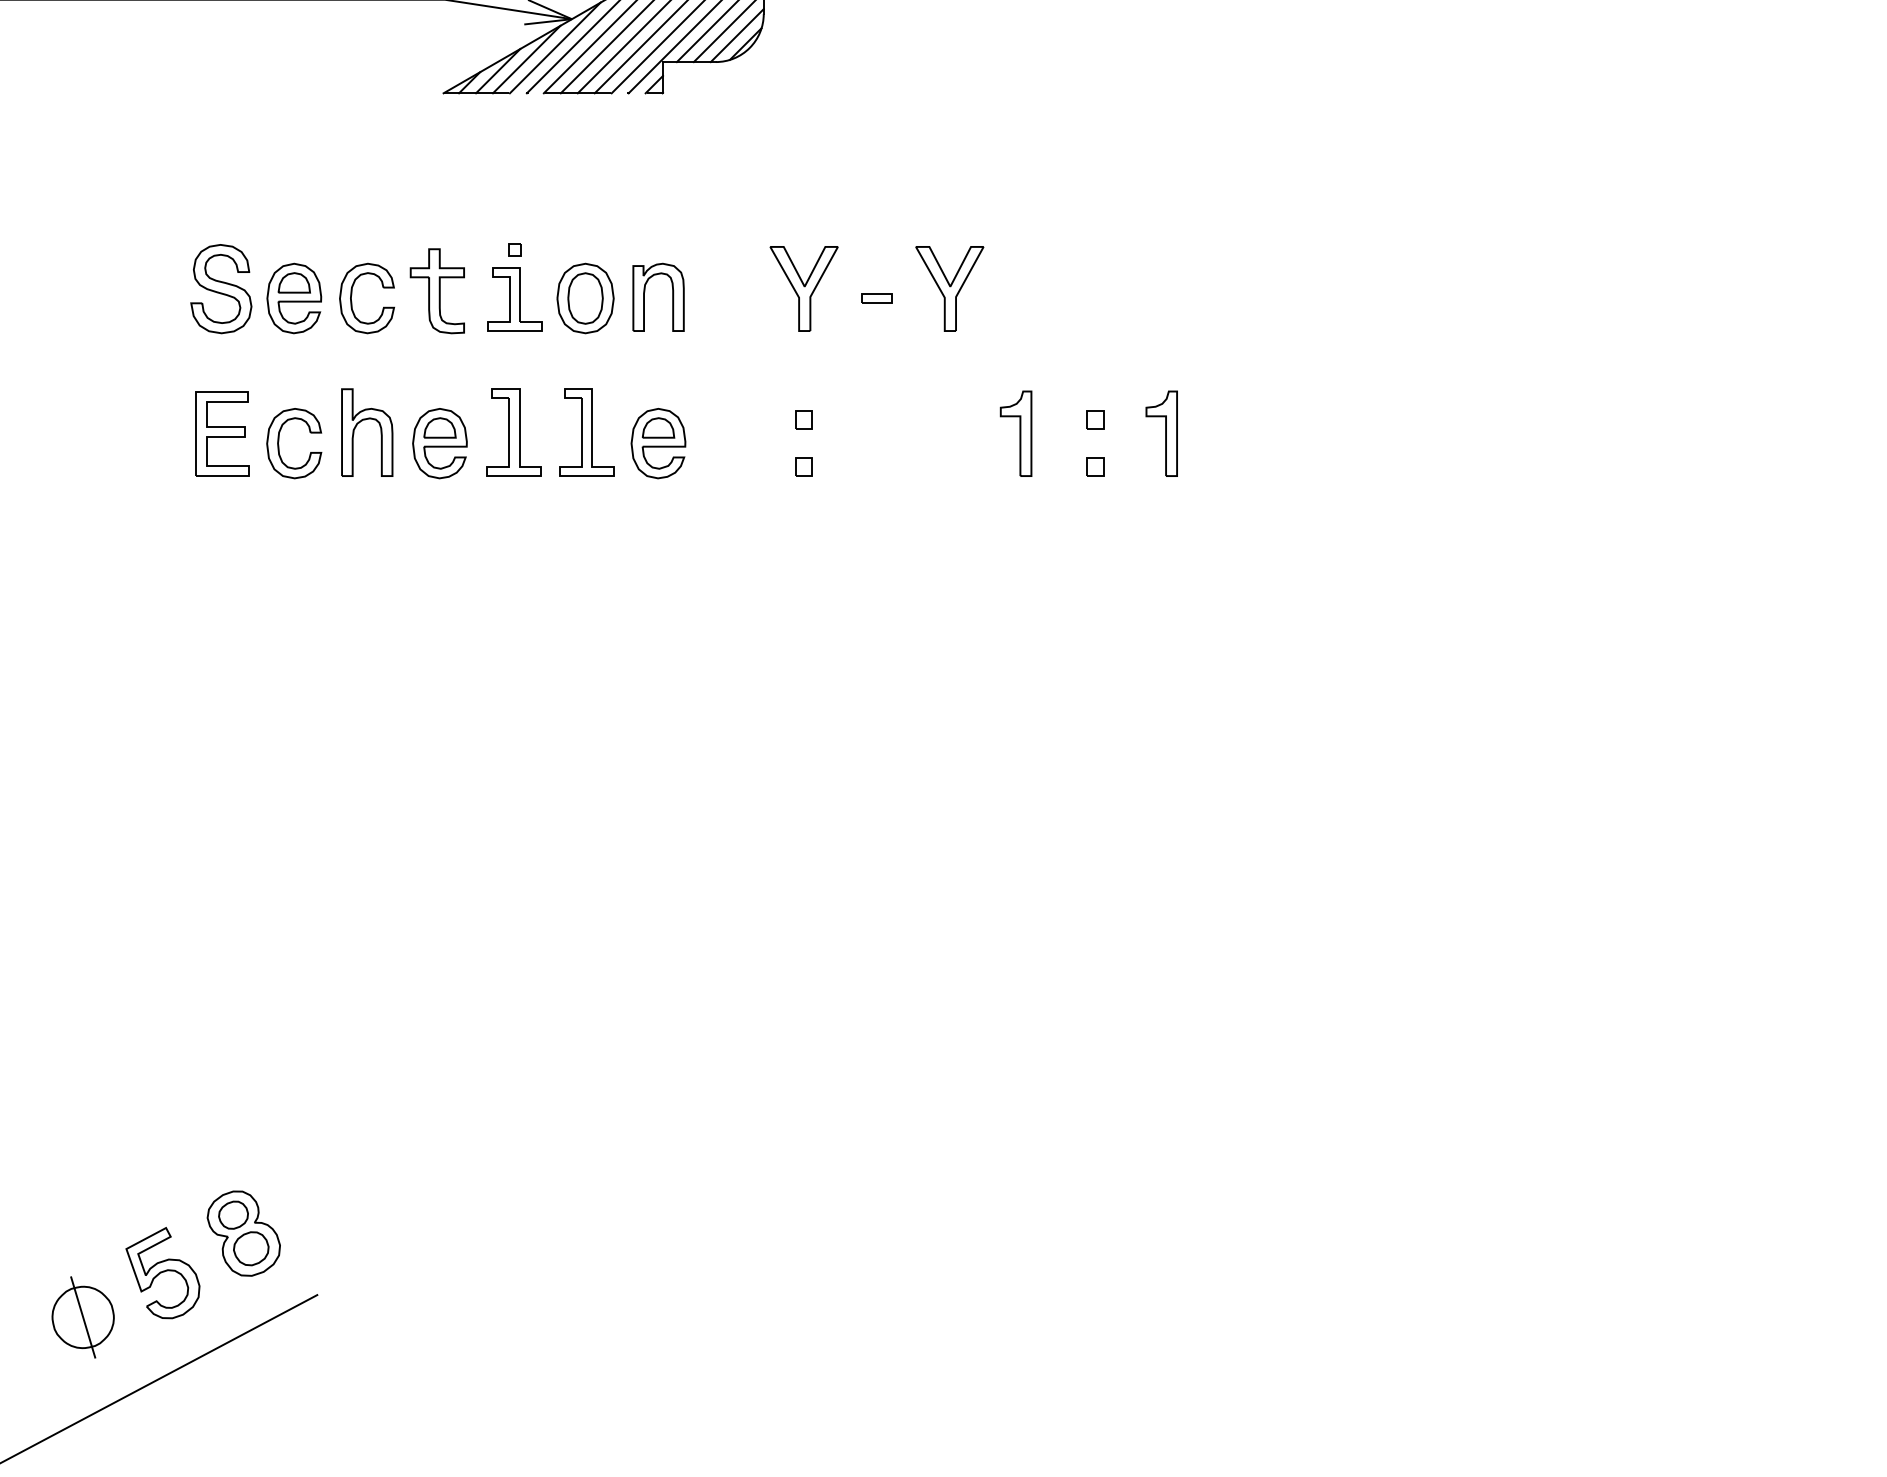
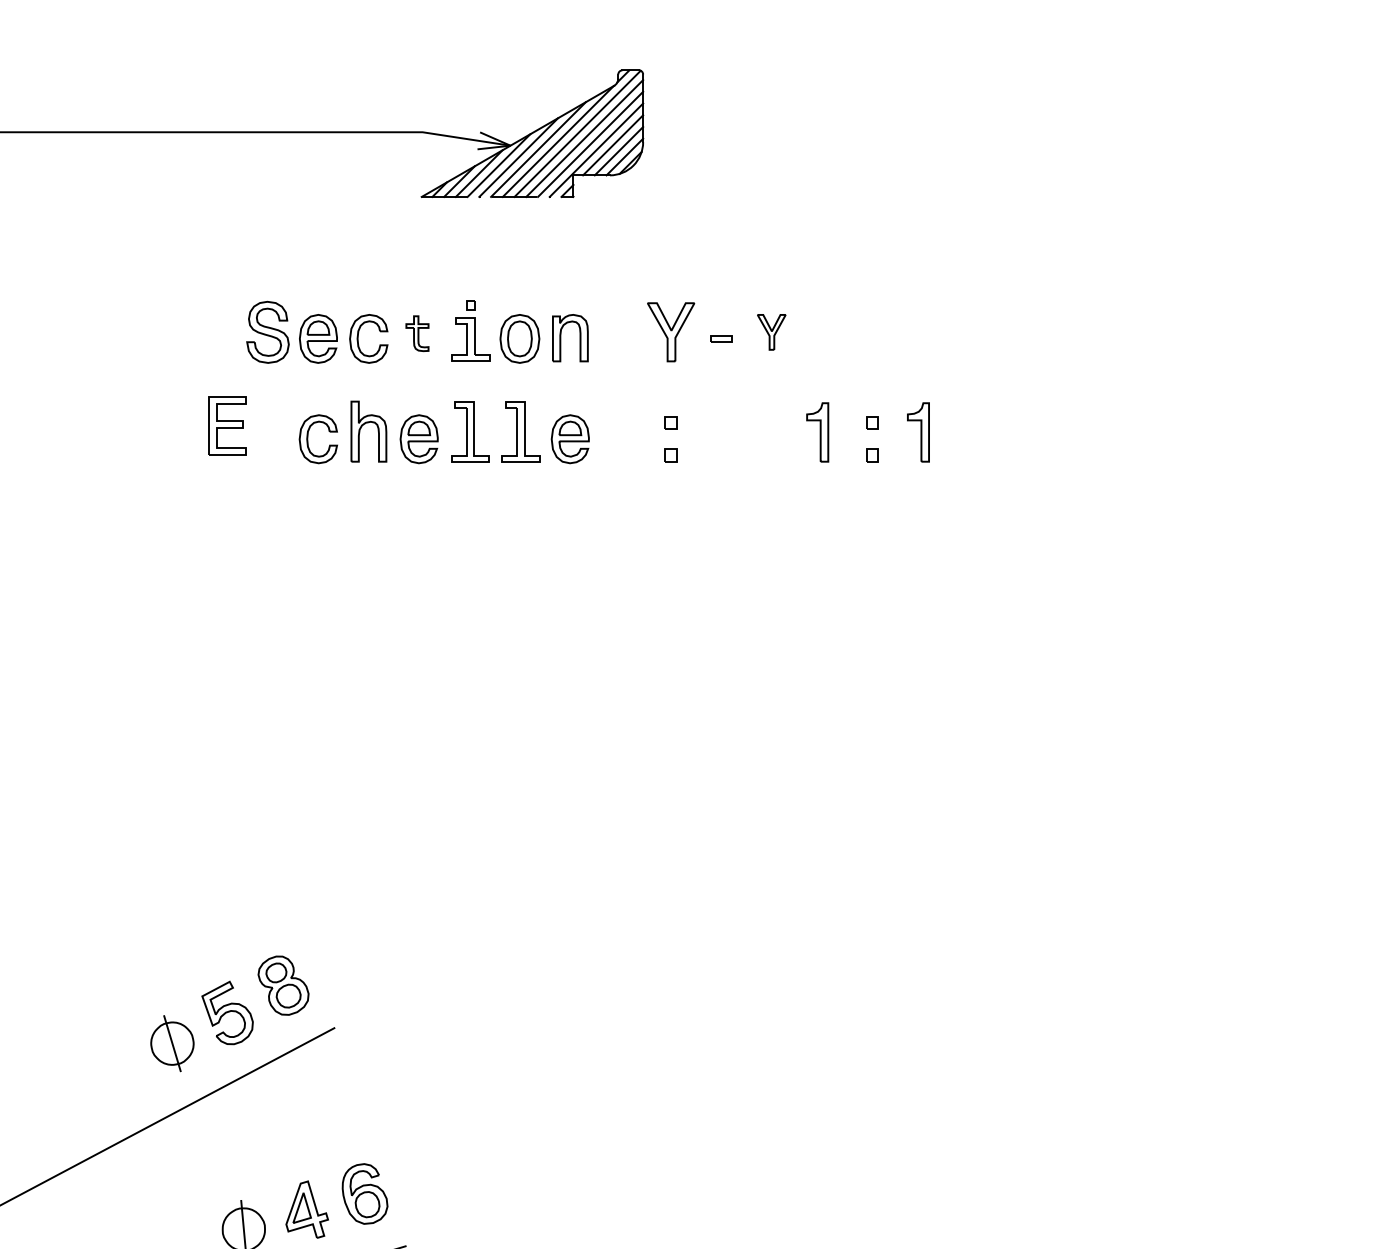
part: (949, 289) -> (771, 332), size x0.6
part: (437, 290) -> (417, 333), size x0.6
part: (222, 433) -> (227, 425), moved

